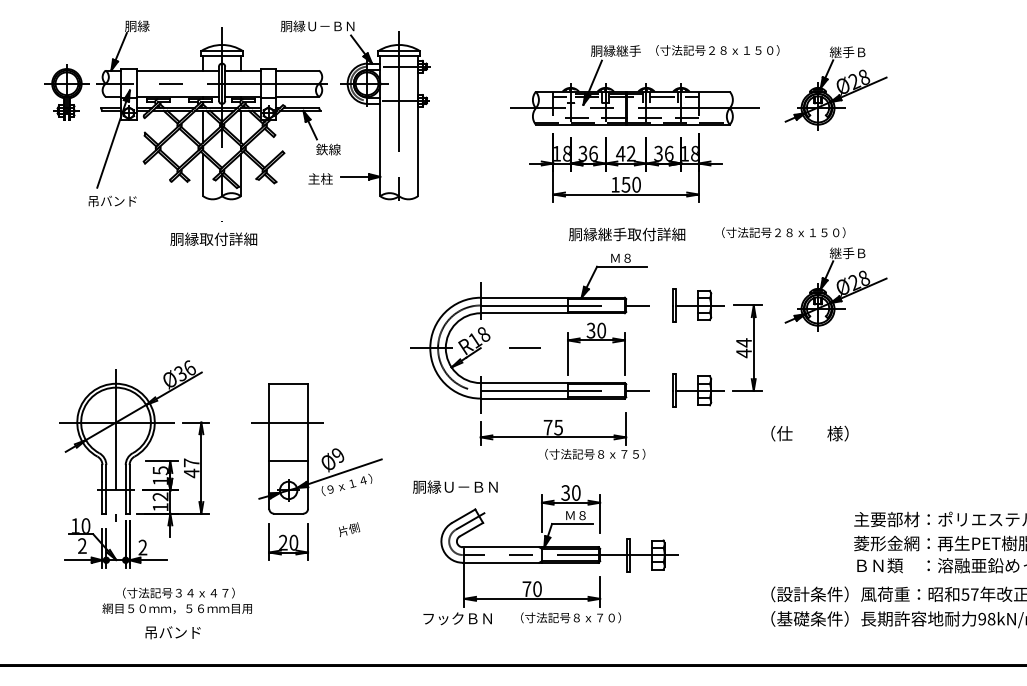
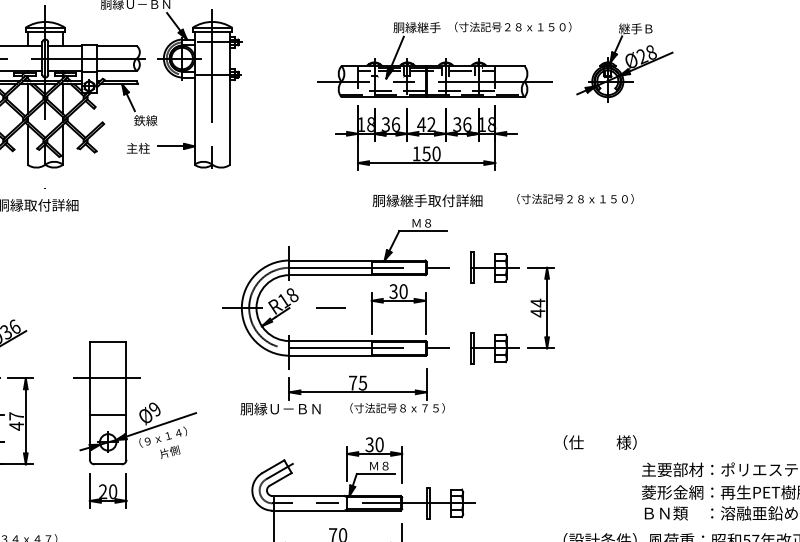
part: (835, 289) -> (624, 252), removed
text: (809, 433) -> (599, 442), moved
text: (455, 486) -> (280, 408), moved
text: (349, 529) -> (170, 451), moved

